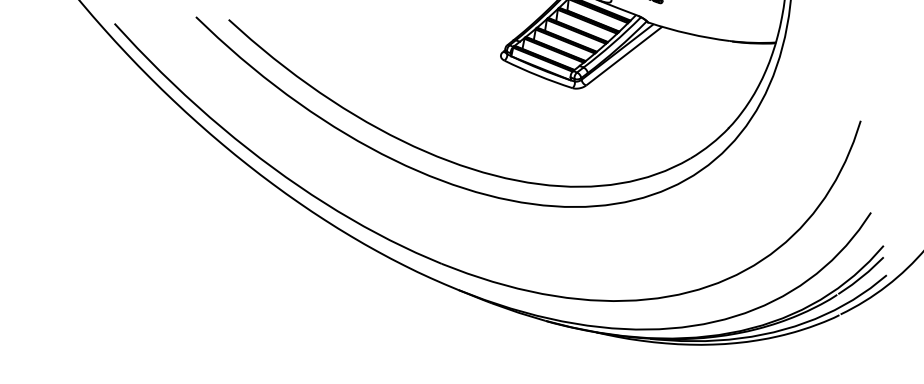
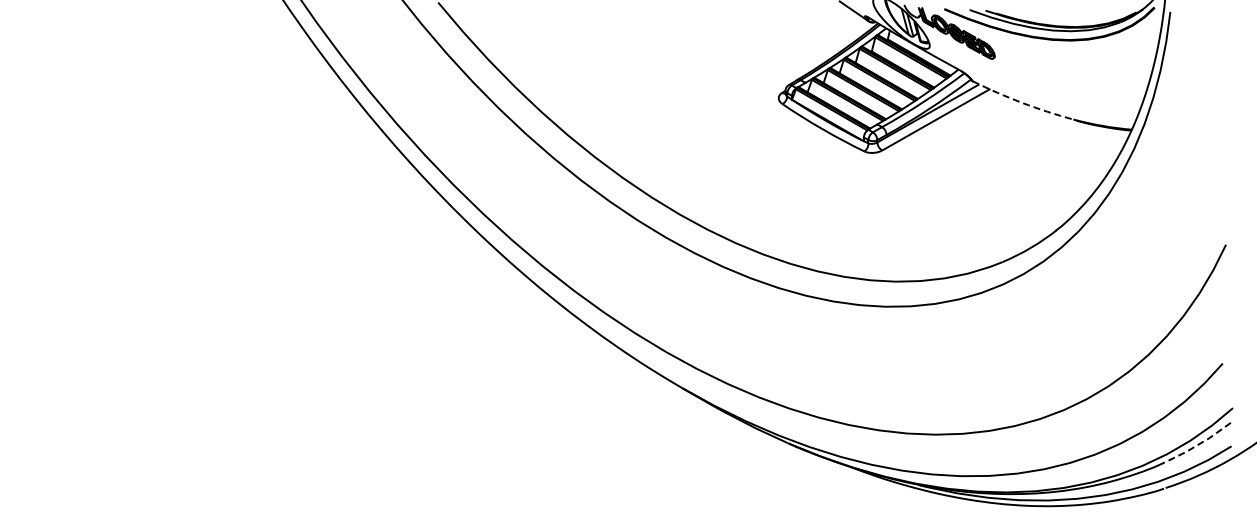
arc: (688, 33) -> (1022, 102), solid -> dashed
line: (861, 277) -> (1199, 444), solid -> dashed

